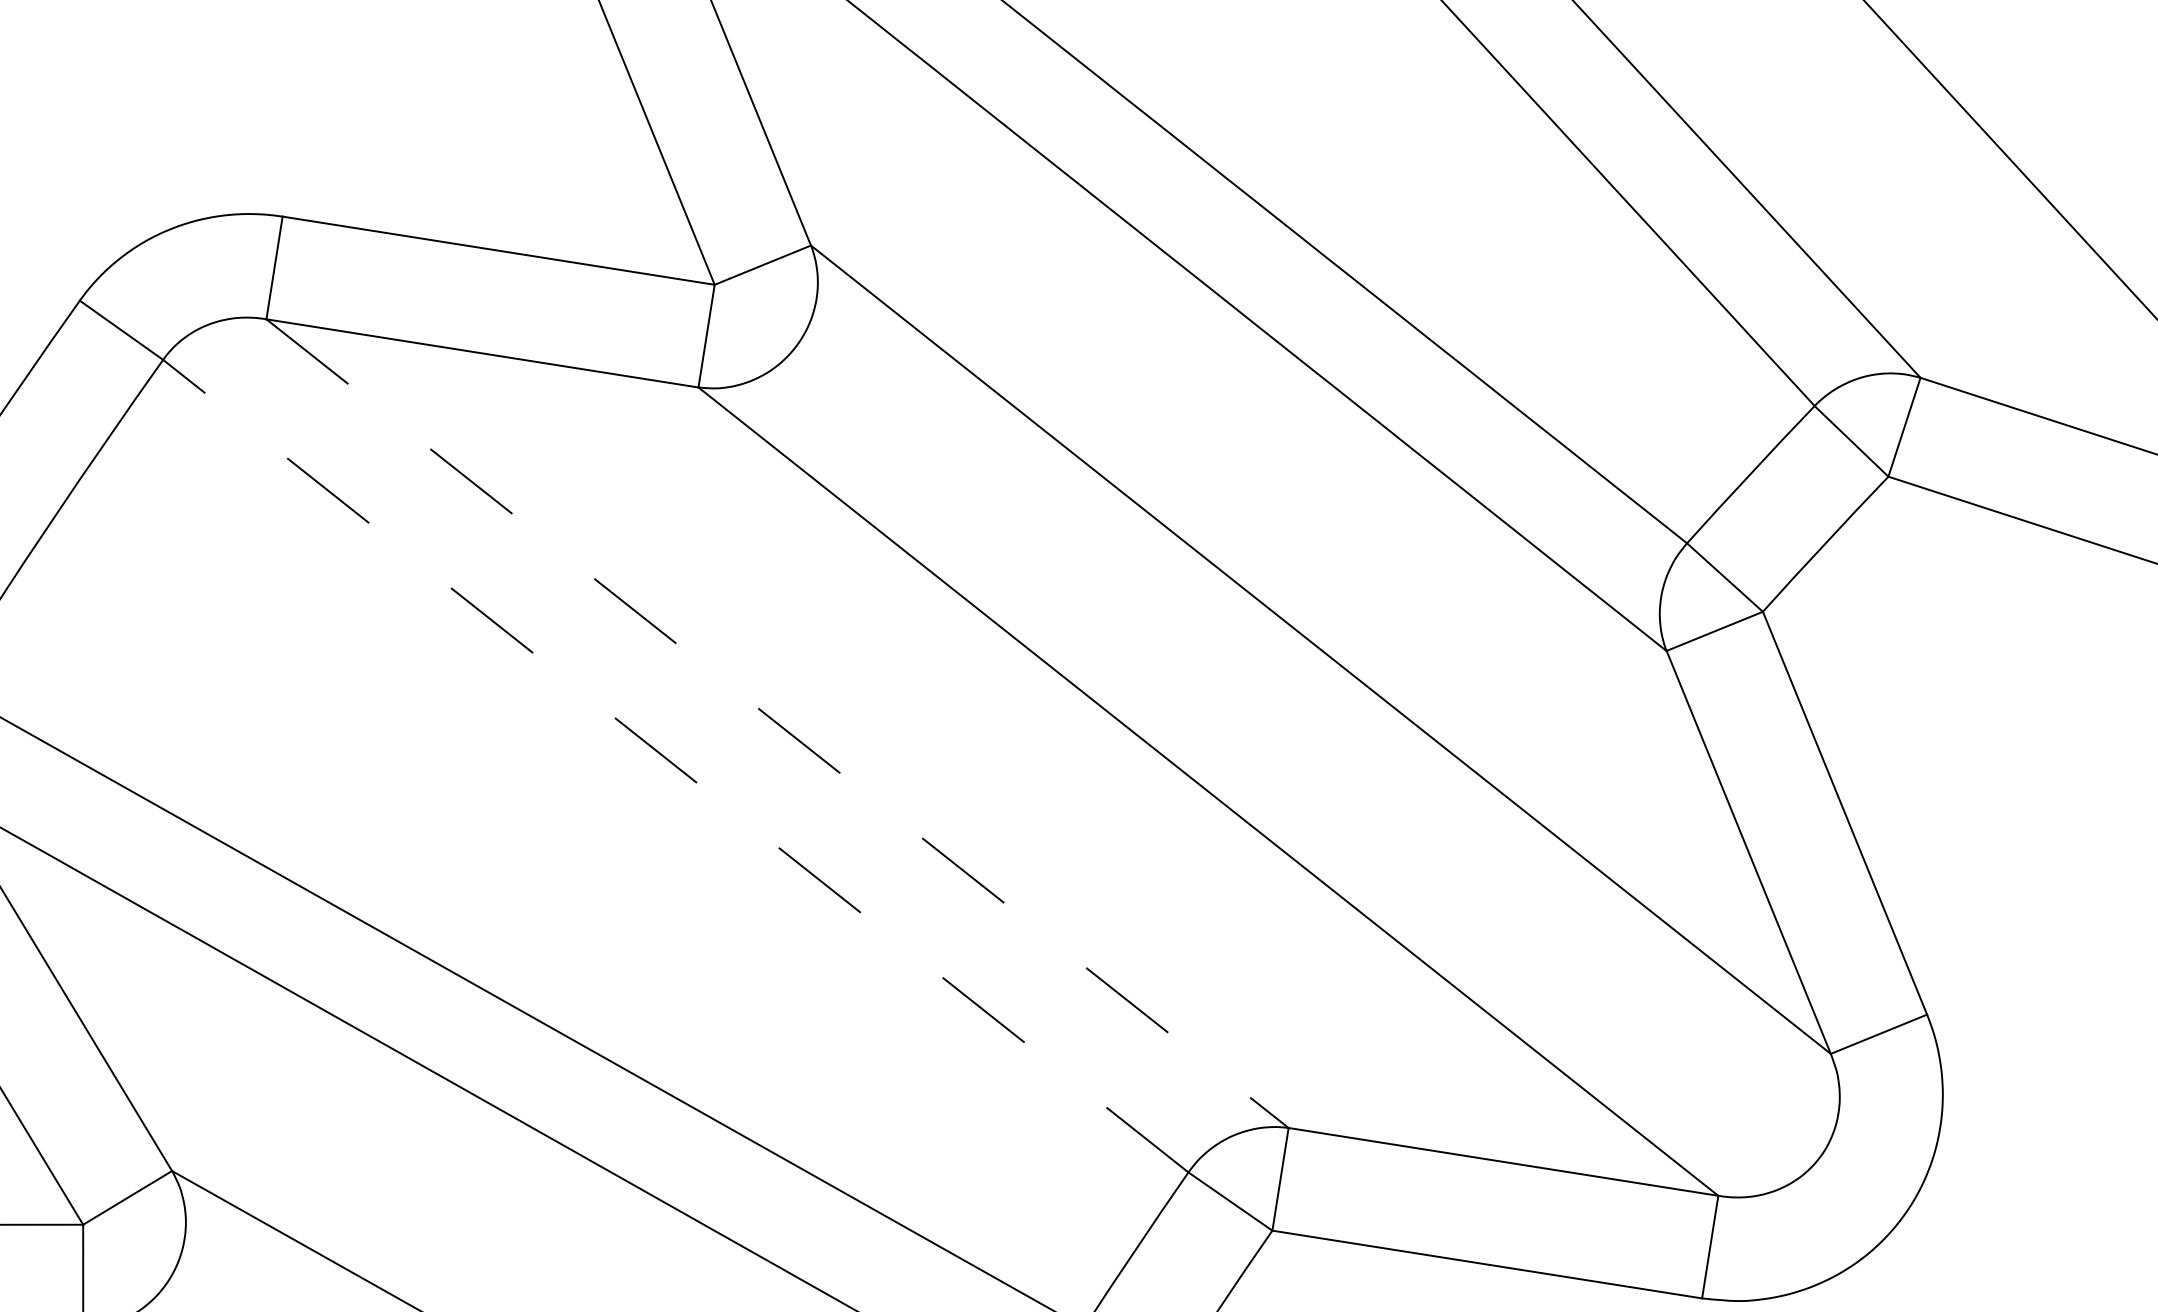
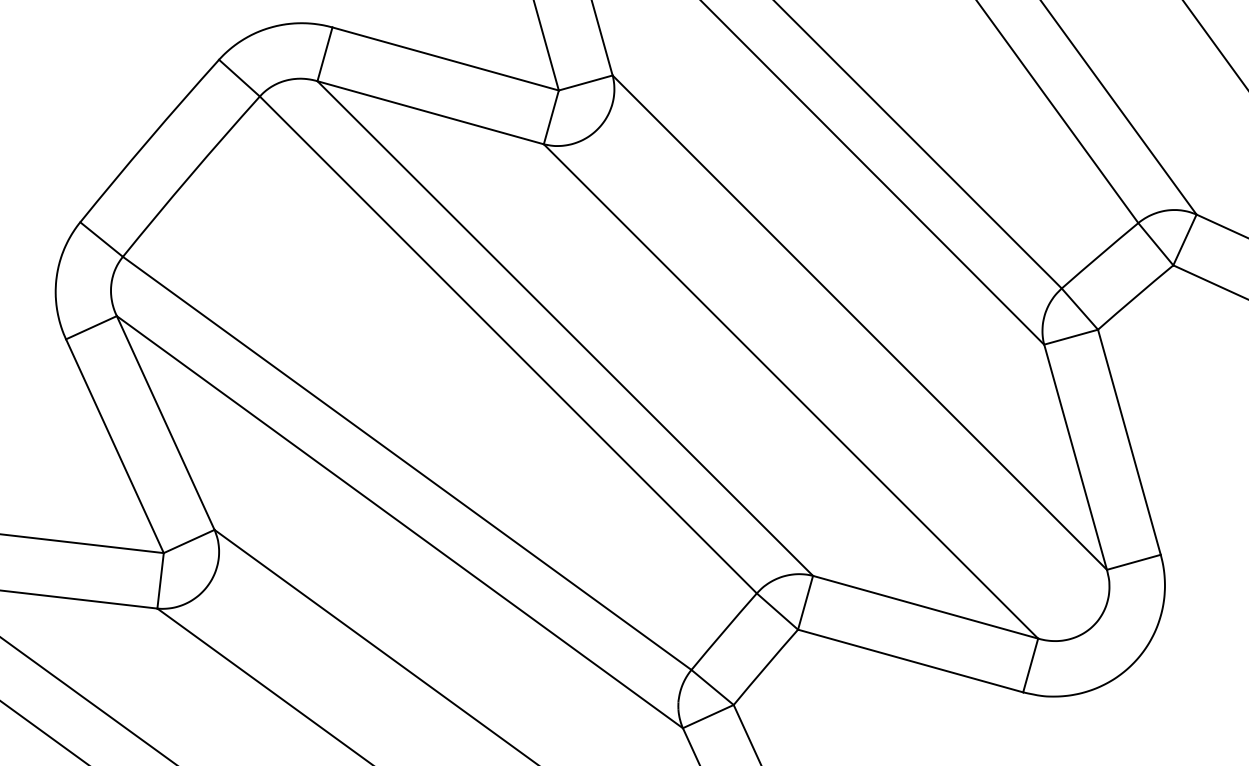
line: (777, 723) -> (565, 328), dashed -> solid
line: (675, 765) -> (508, 344), dashed -> solid

